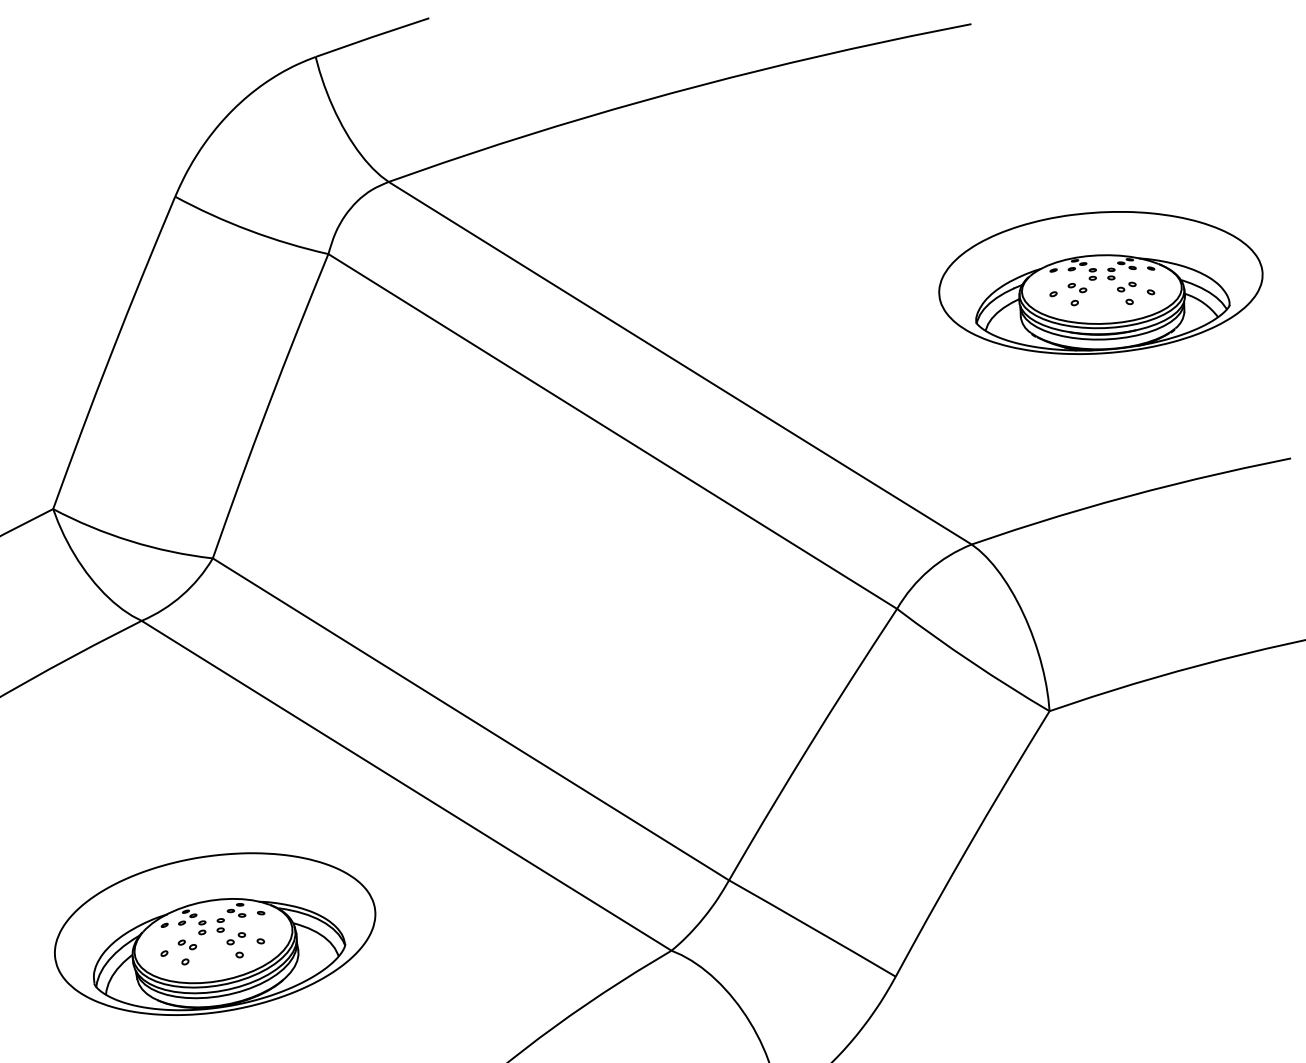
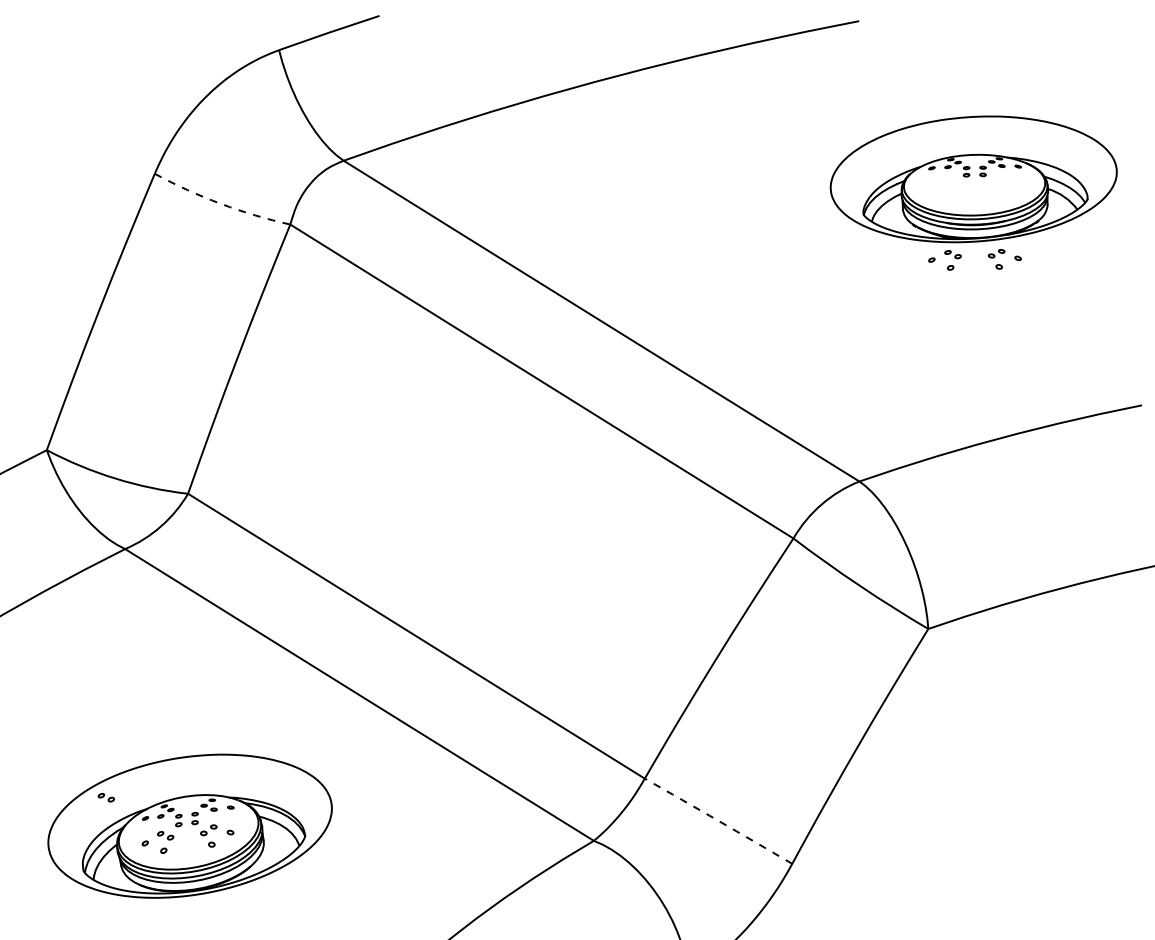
arc: (249, 230) -> (220, 203), solid -> dashed
part: (1100, 282) -> (973, 178), moved
part: (120, 901) -> (106, 797), added
arc: (812, 928) -> (718, 821), solid -> dashed

